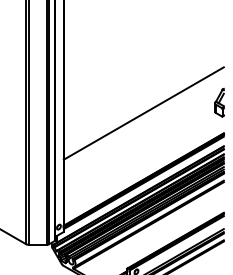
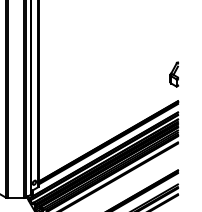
line: (143, 113) -> (108, 83), removed

